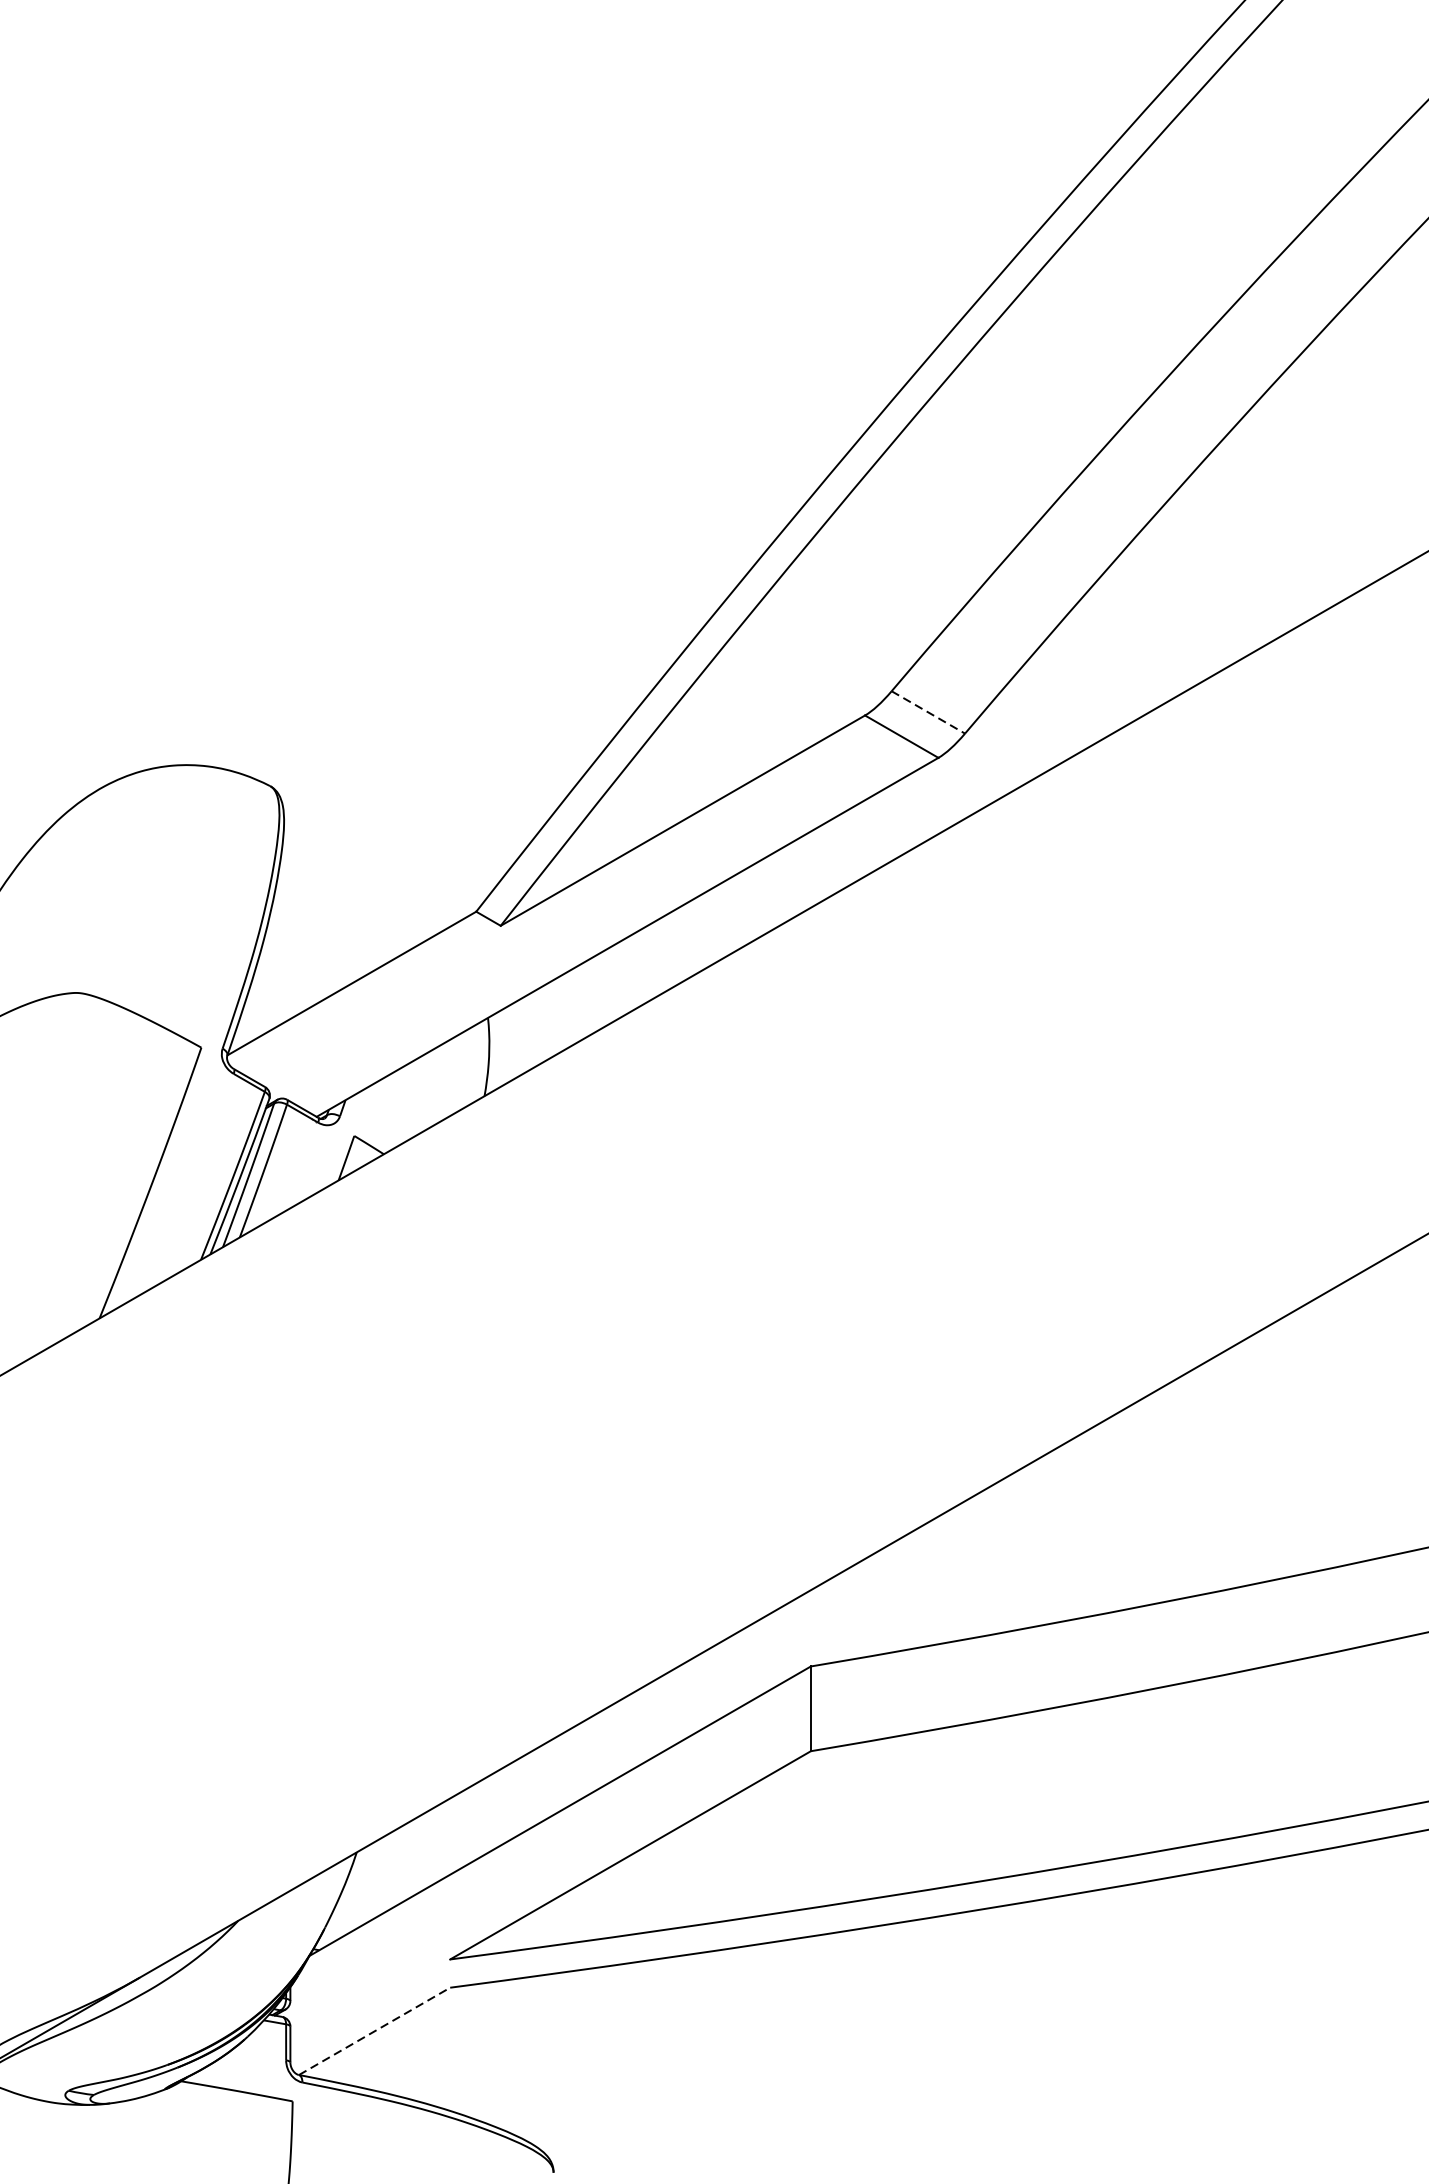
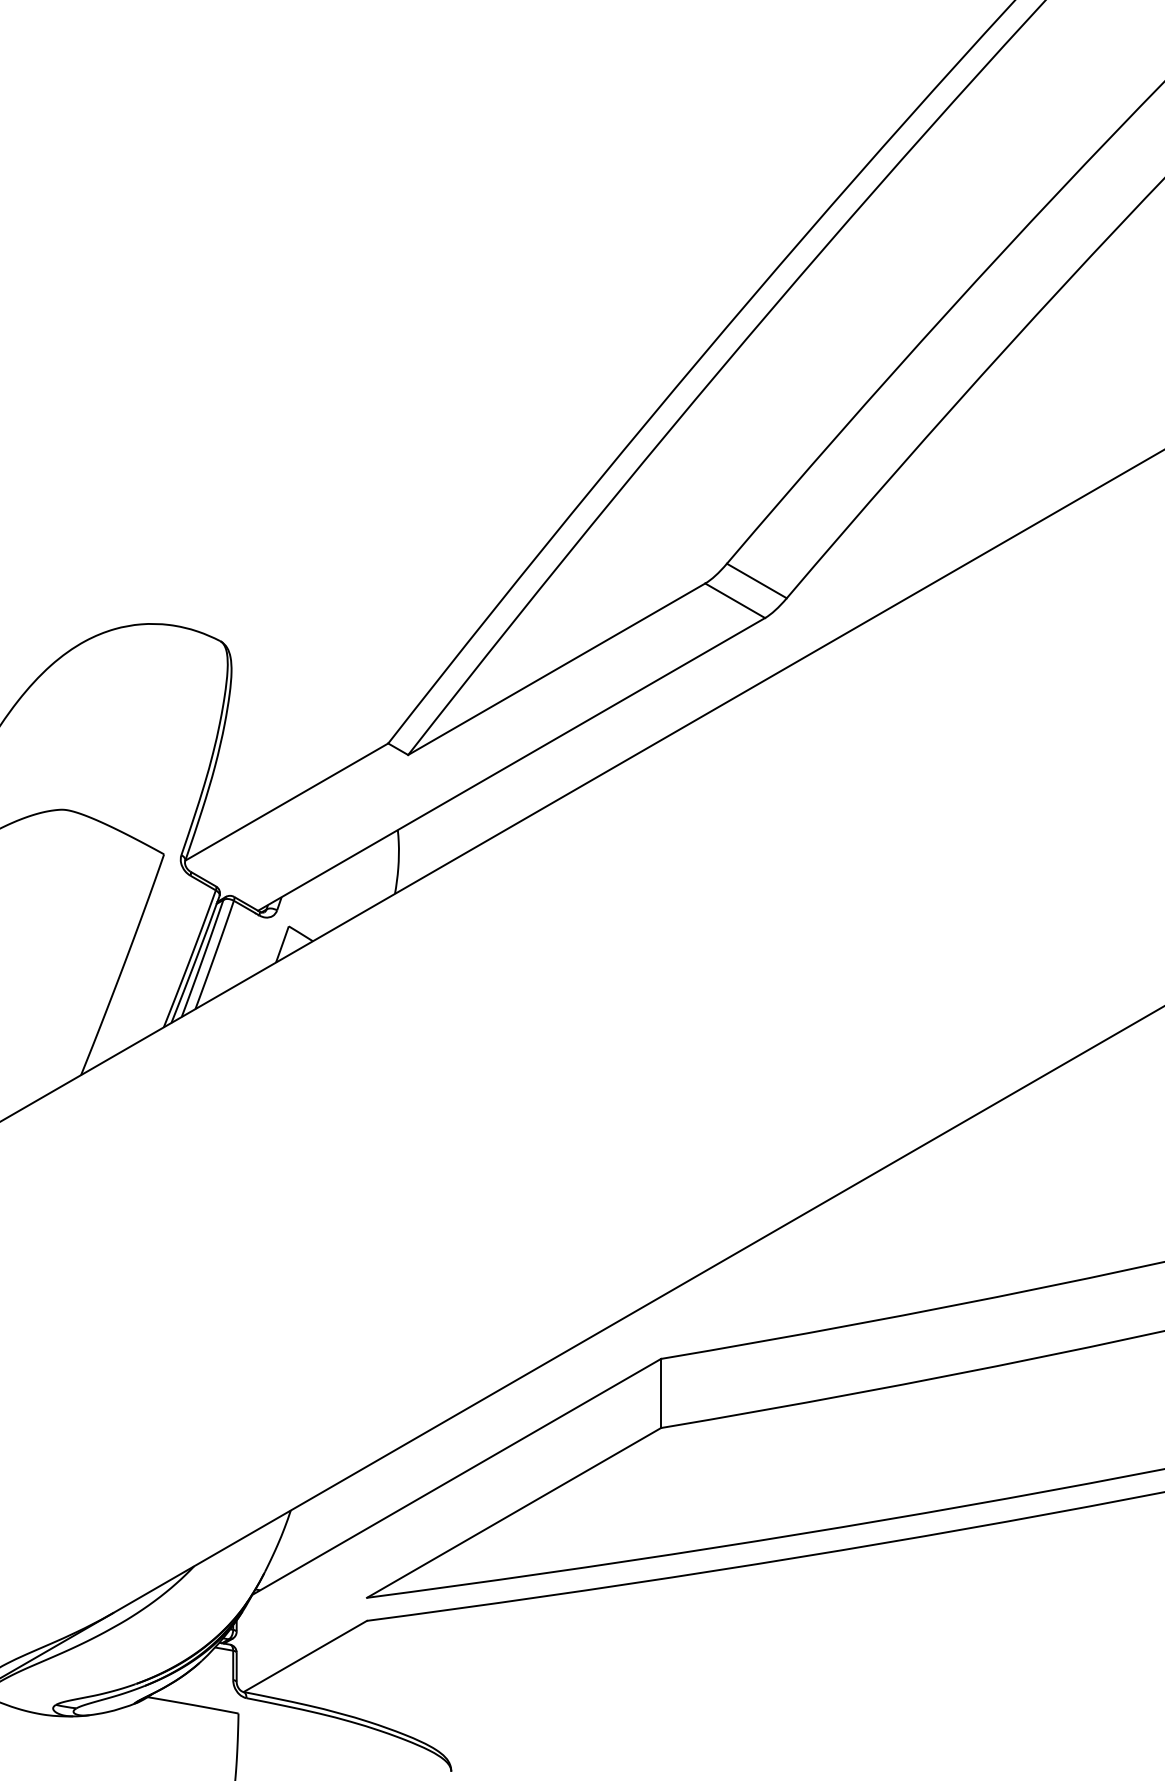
line: (927, 713) -> (756, 581), dashed -> solid
line: (374, 2031) -> (305, 1656), dashed -> solid

